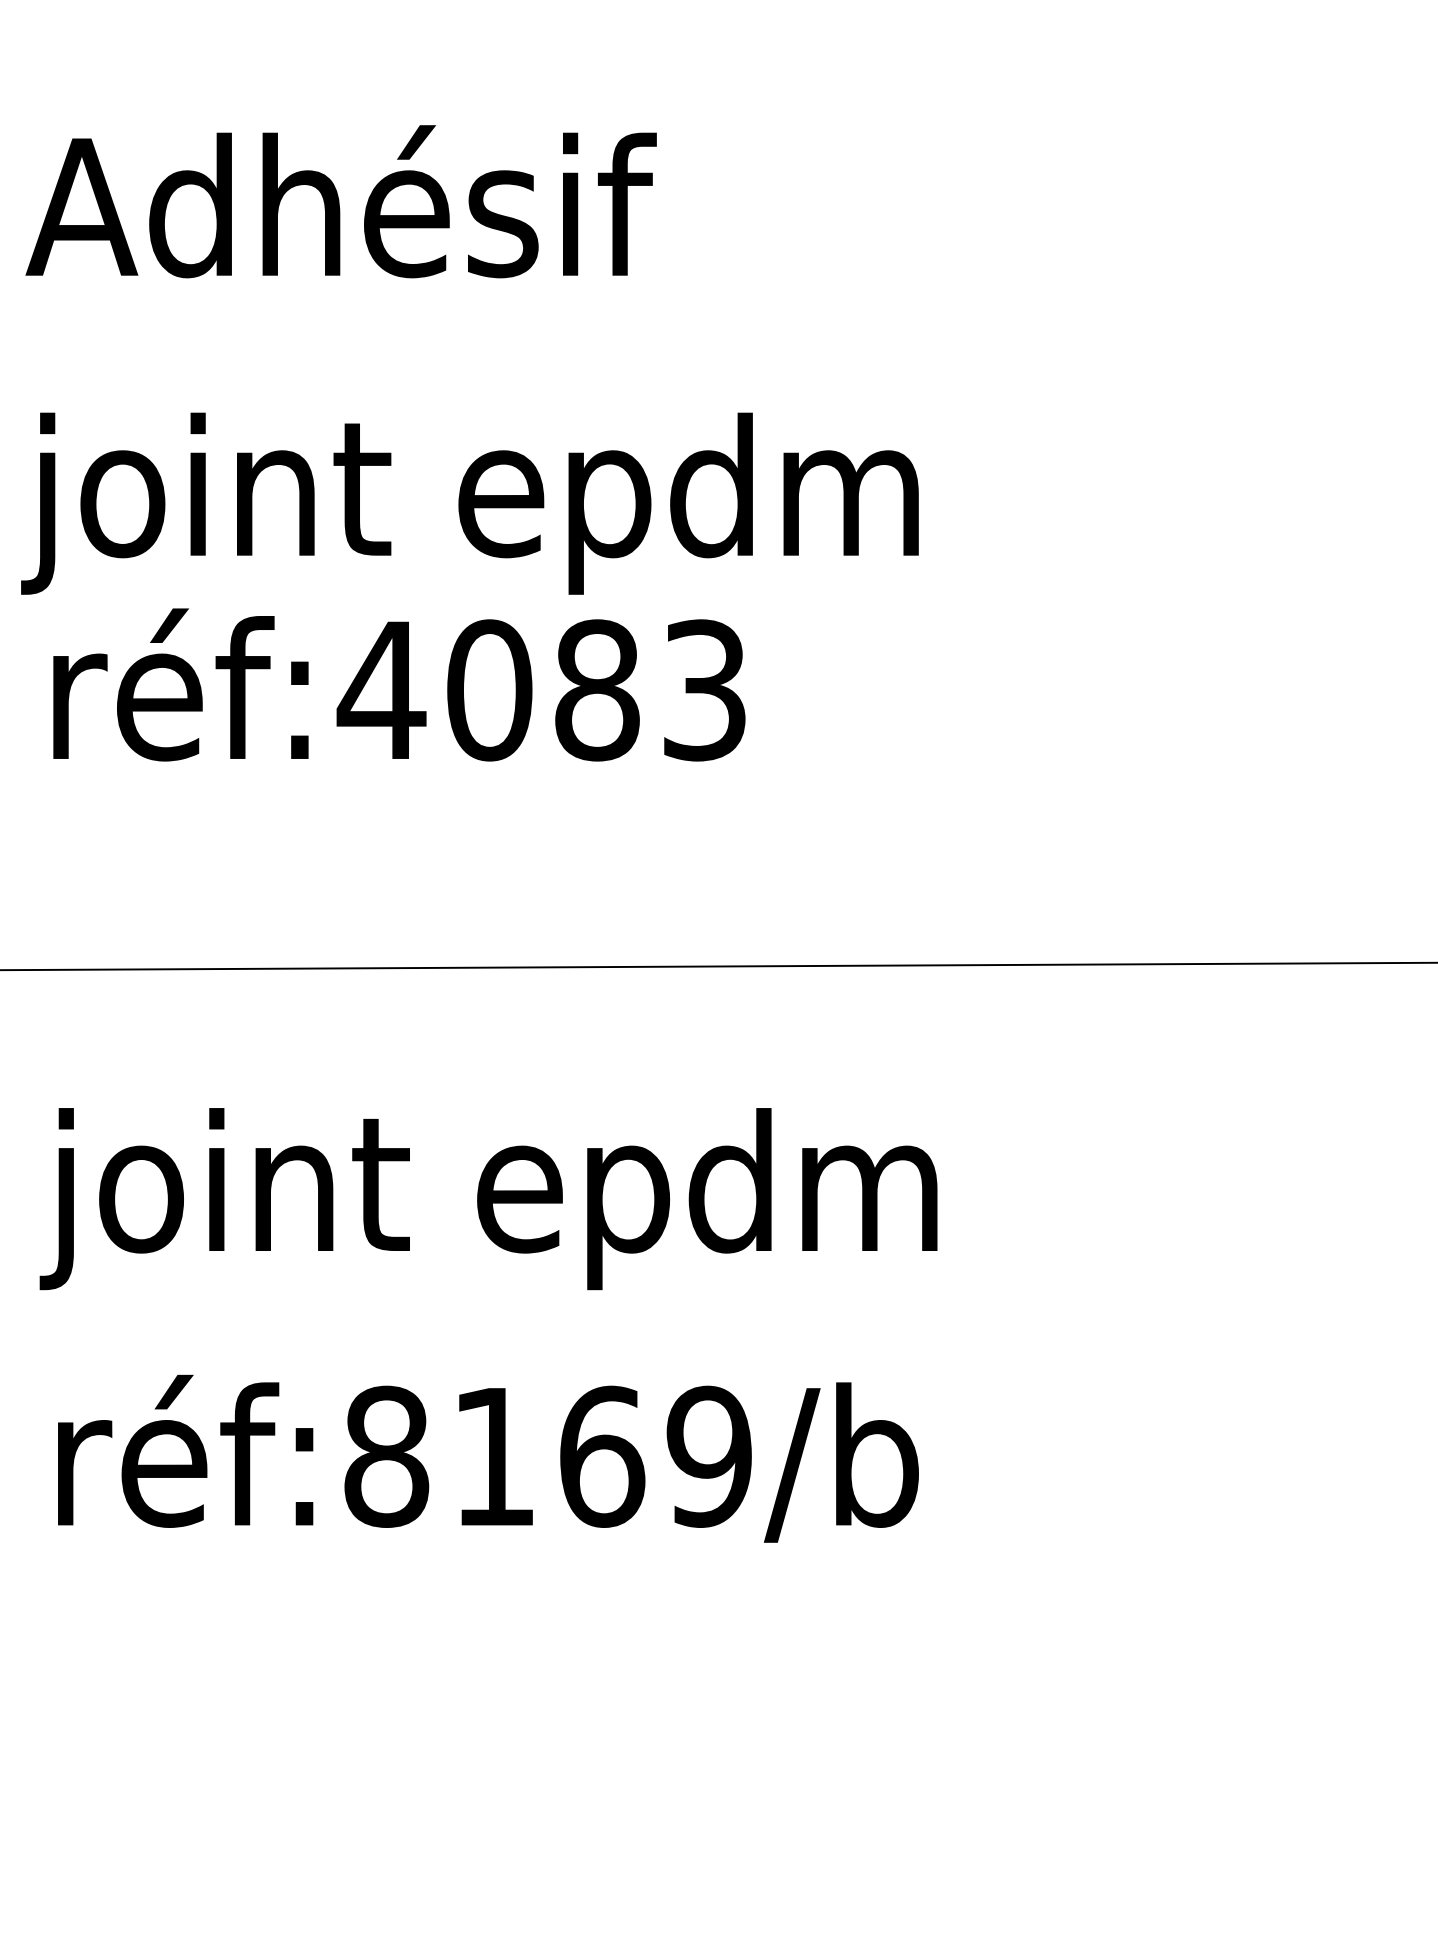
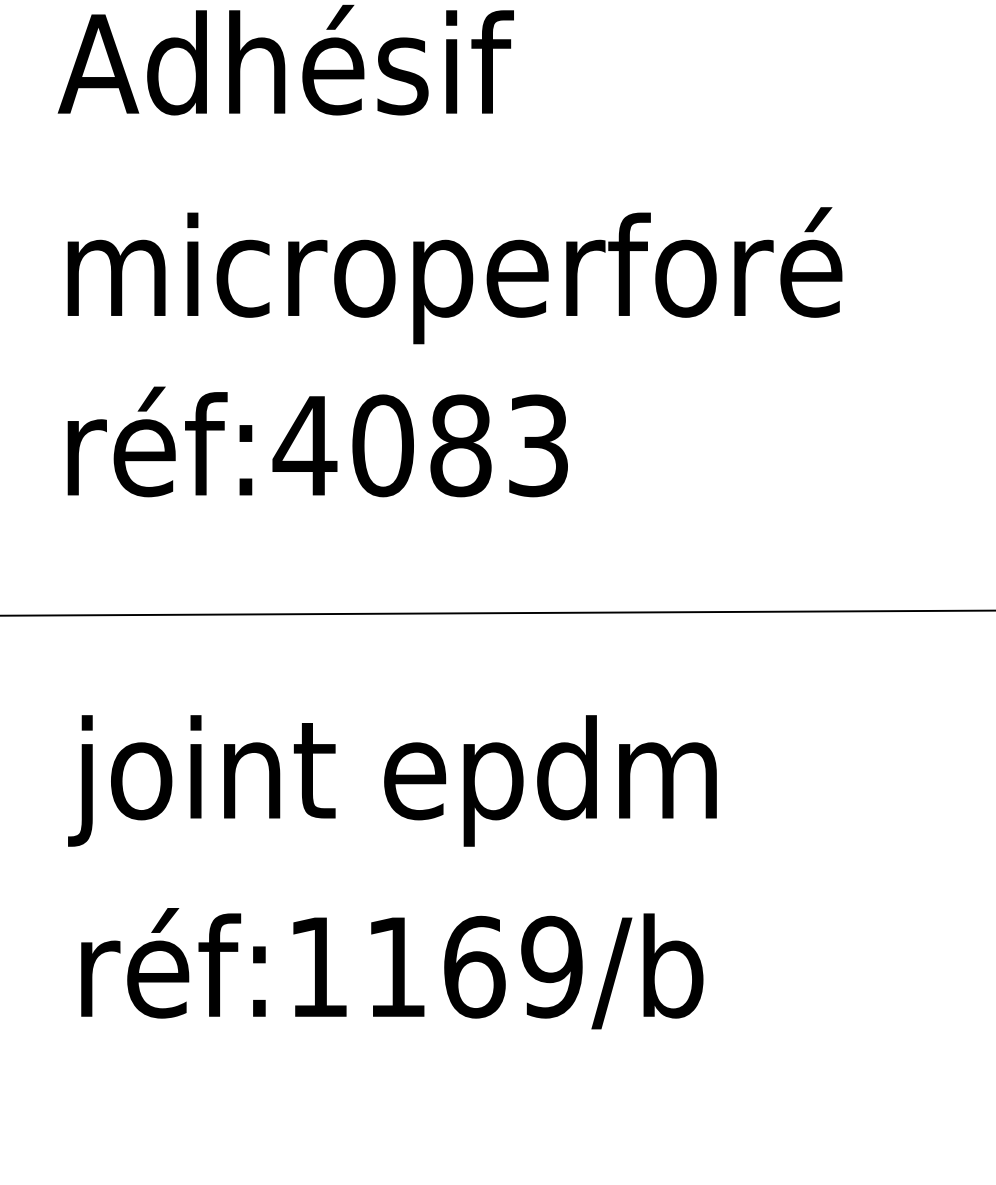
text: (566, 499) -> (448, 275), joint epdm -> microperforé
text: (399, 684) -> (317, 441), moved
text: (386, 1456) -> (318, 966), réf:8169/b -> réf:1169/b

